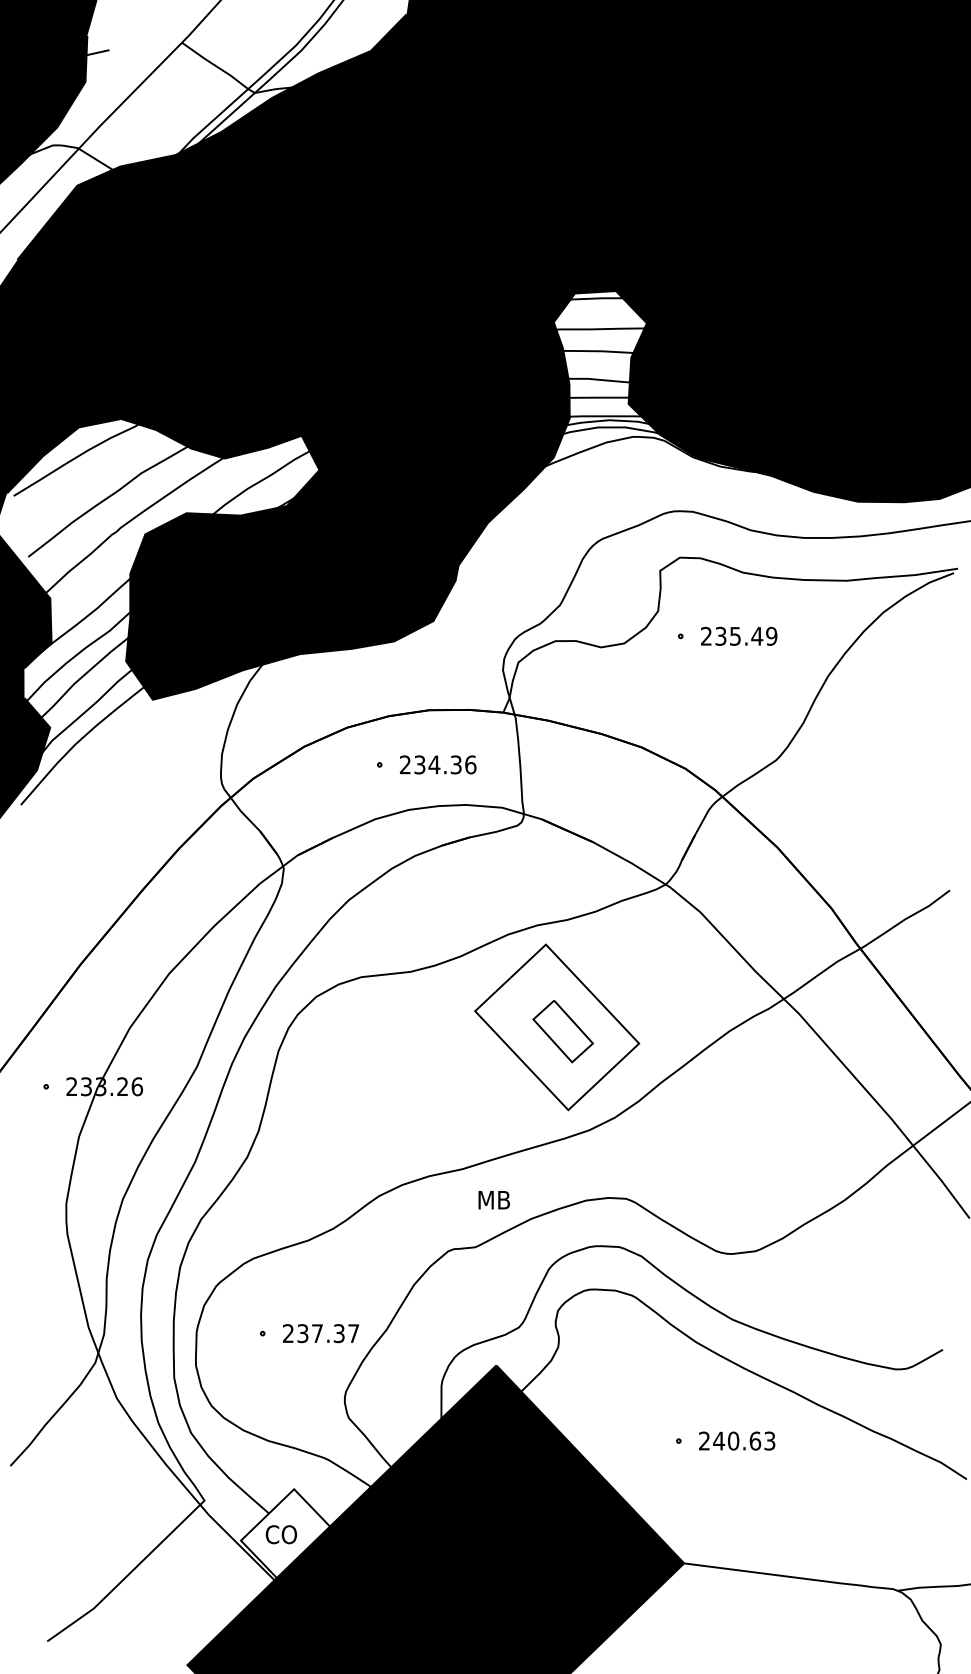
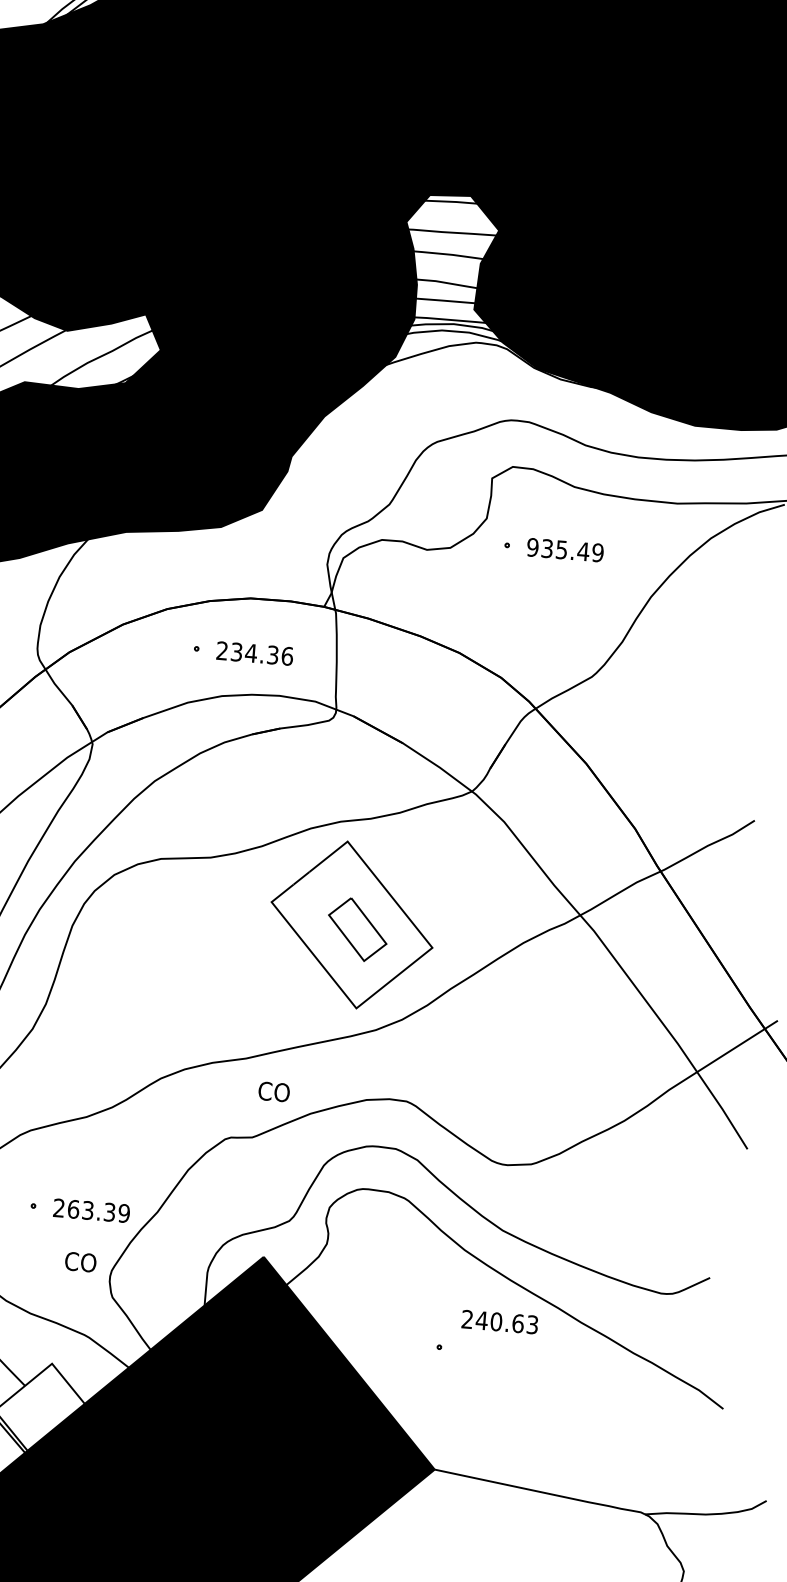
text: (706, 636) -> (532, 547), 235.49 -> 935.49
text: (493, 1199) -> (274, 1091), MB -> CO
text: (328, 1333) -> (99, 1211), 237.37 -> 263.39
text: (737, 1440) -> (500, 1321), moved
text: (280, 1534) -> (79, 1261), moved

